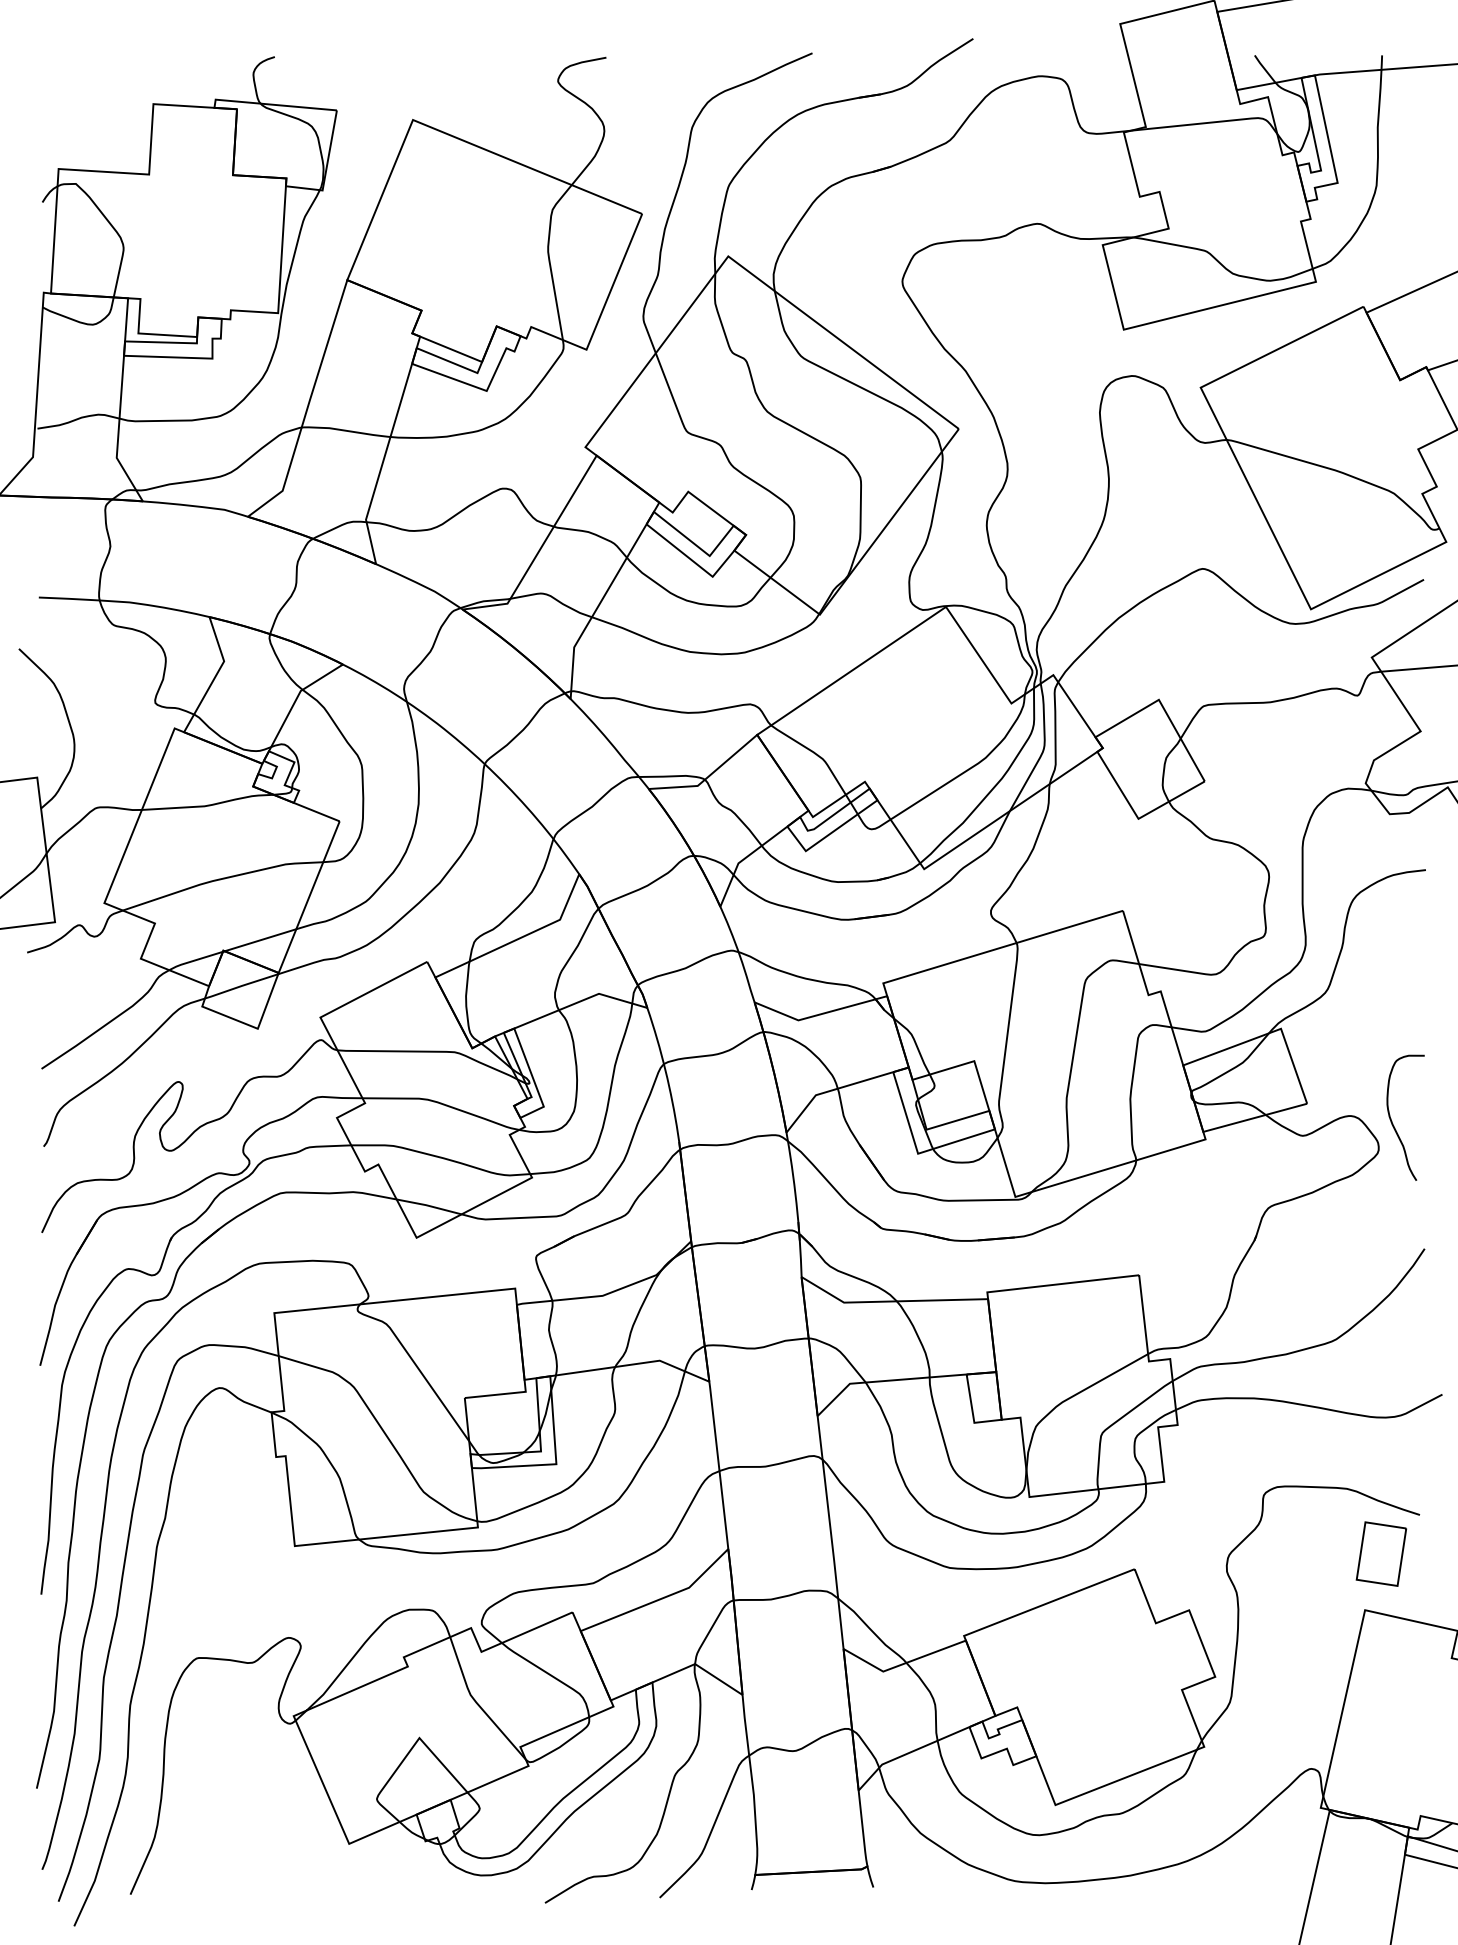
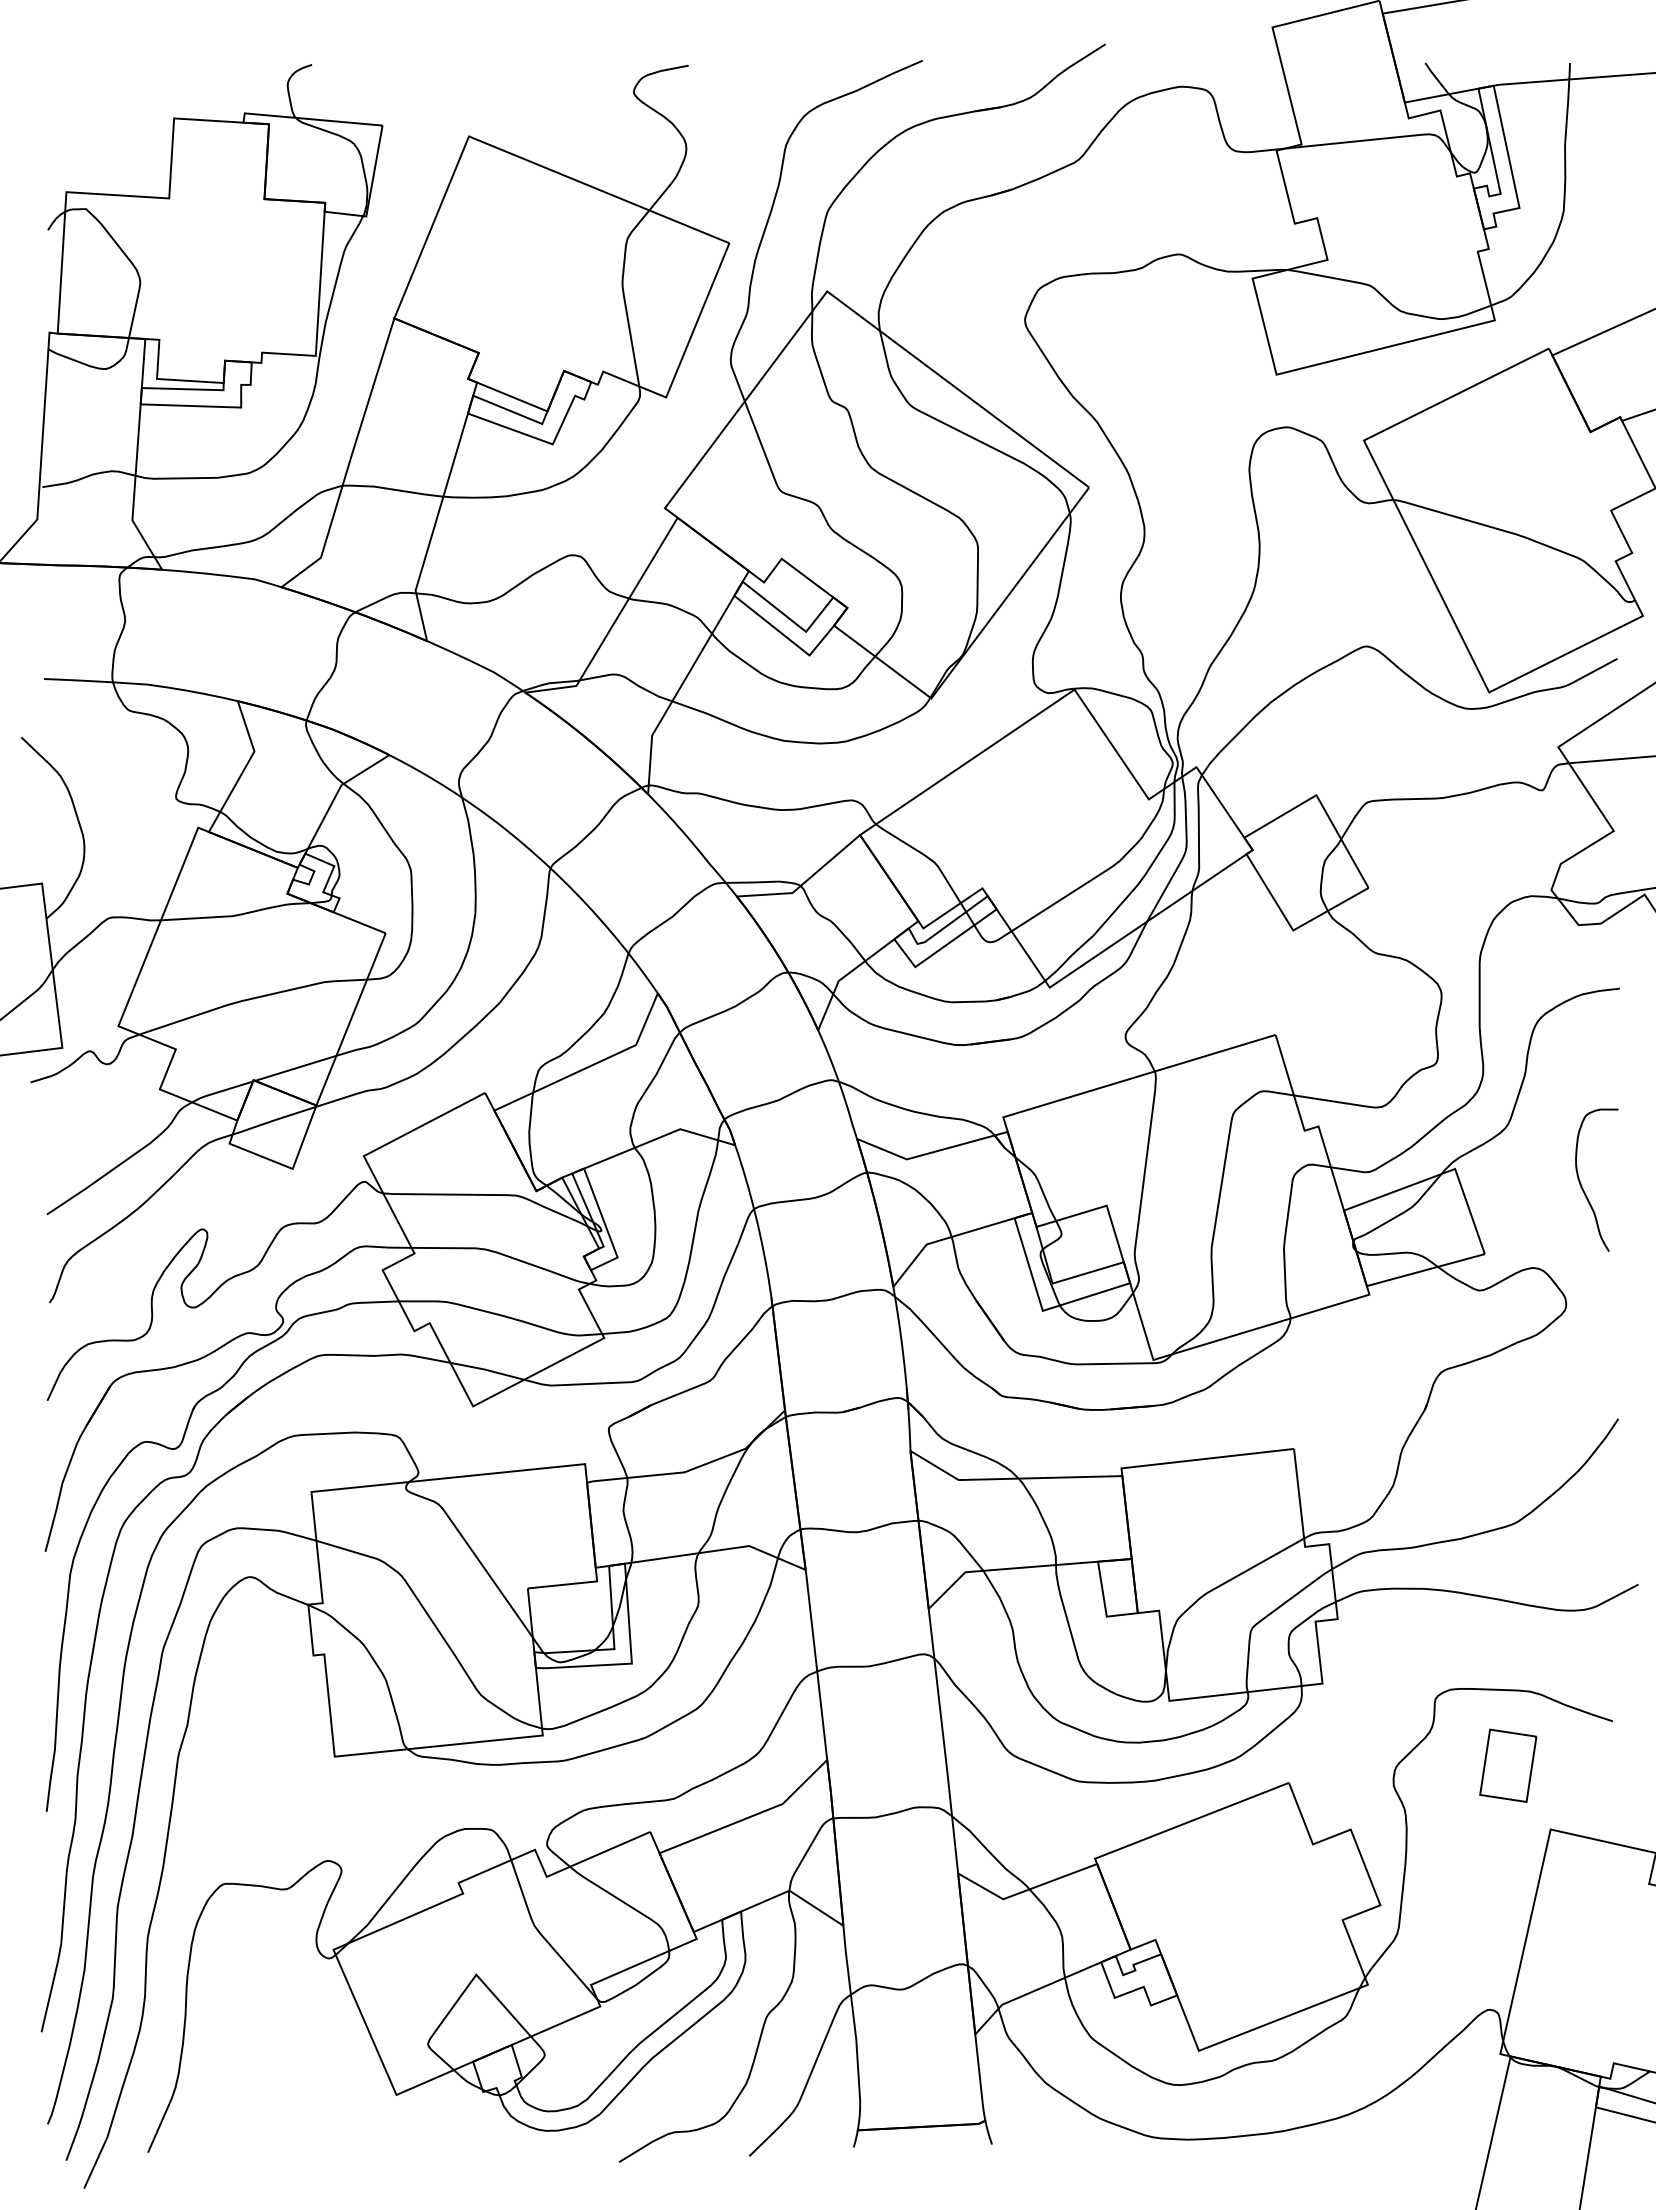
curve: (1392, 1120) -> (1581, 1183), moved
part: (1381, 1553) -> (1508, 1765), moved

